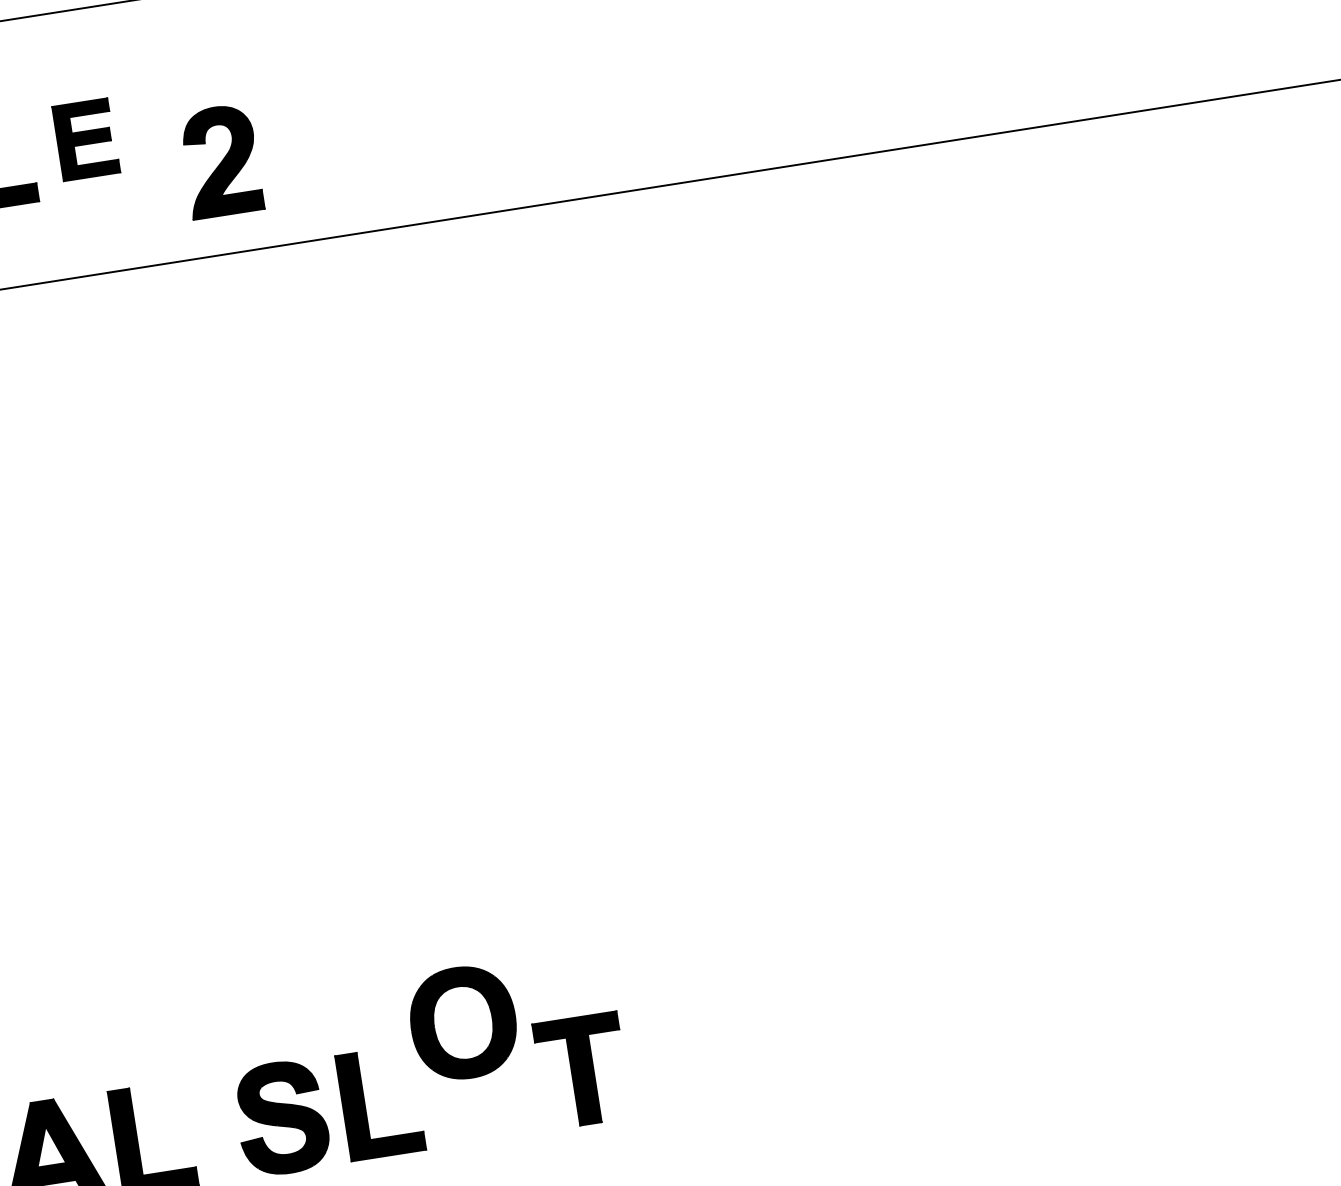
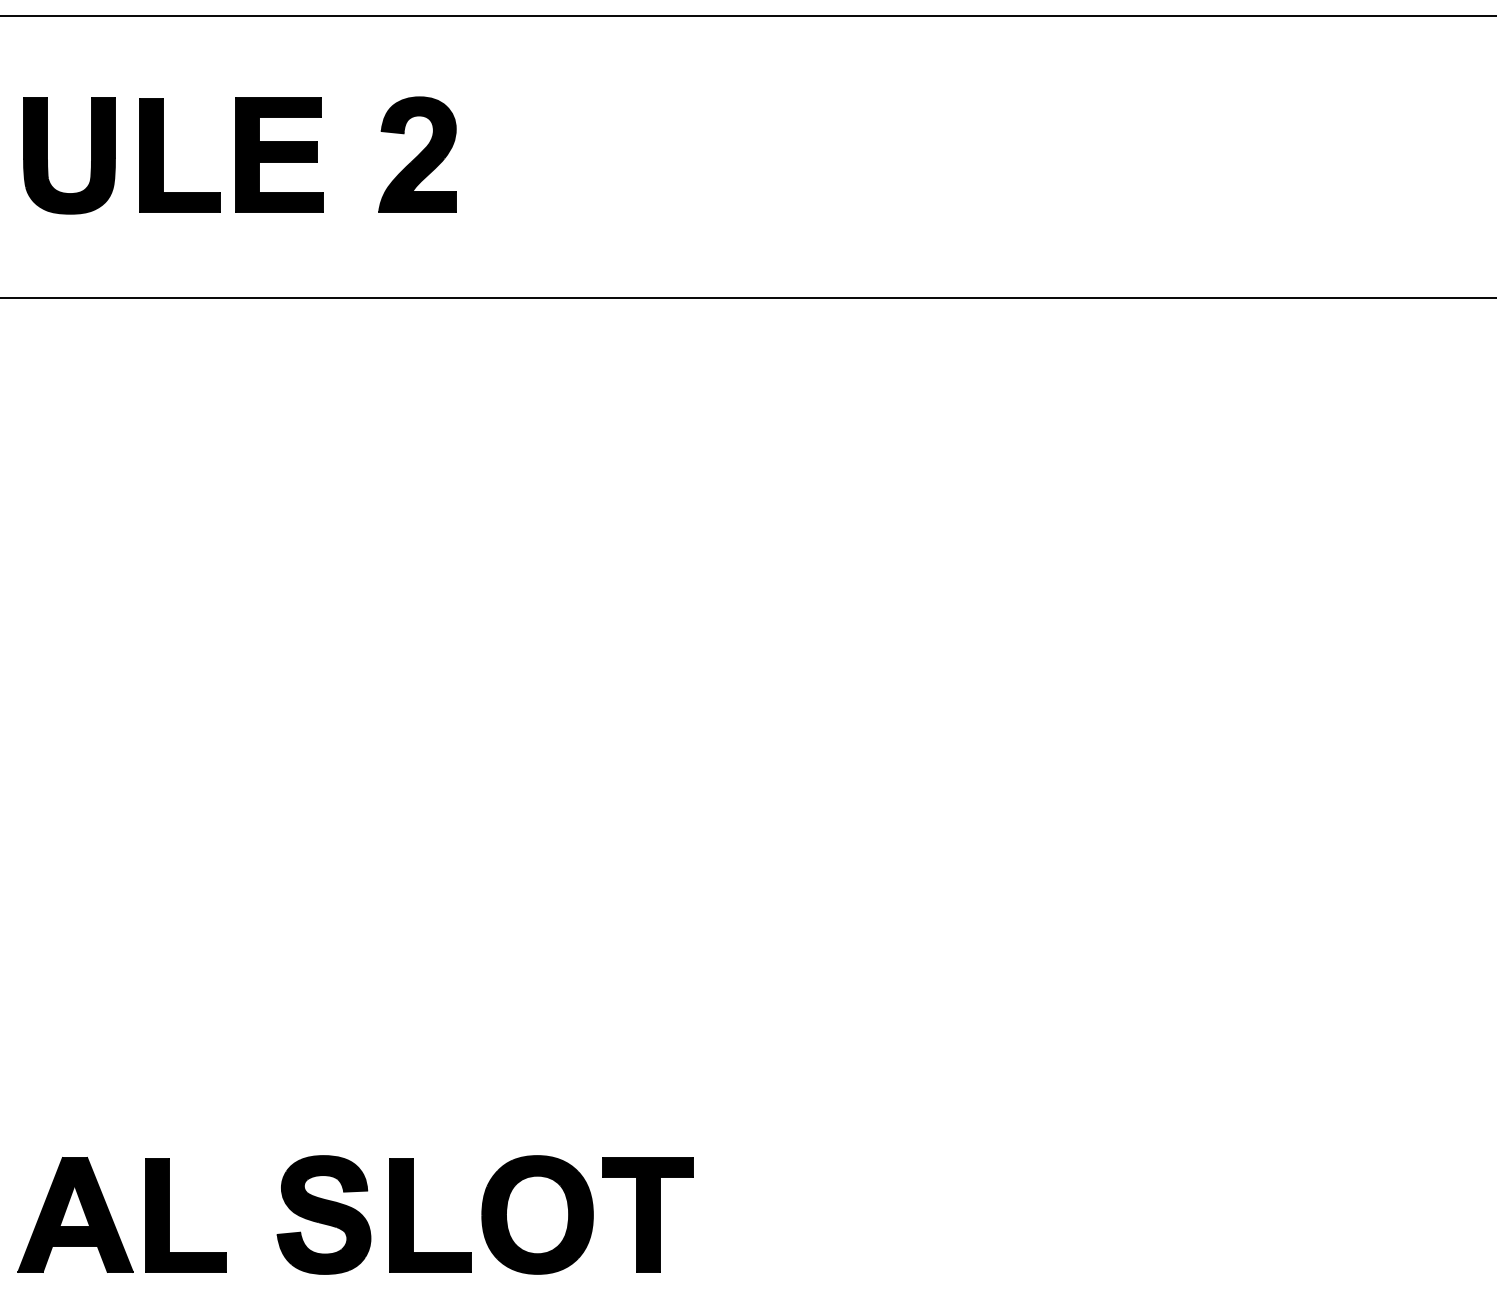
part: (86, 139) -> (279, 154), size x1.43
part: (220, 161) -> (417, 154), moved
part: (463, 1022) -> (537, 1214), moved

